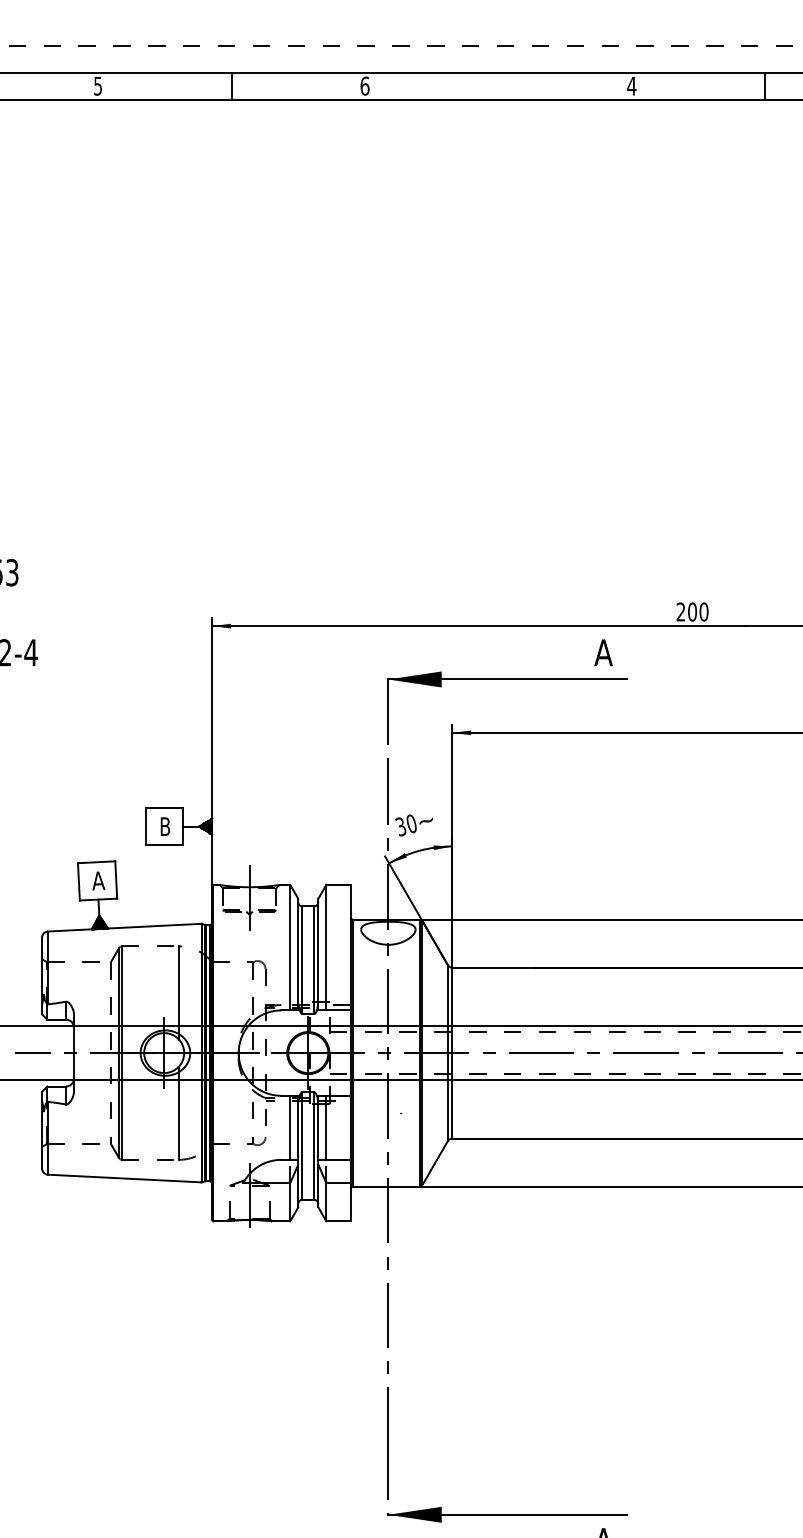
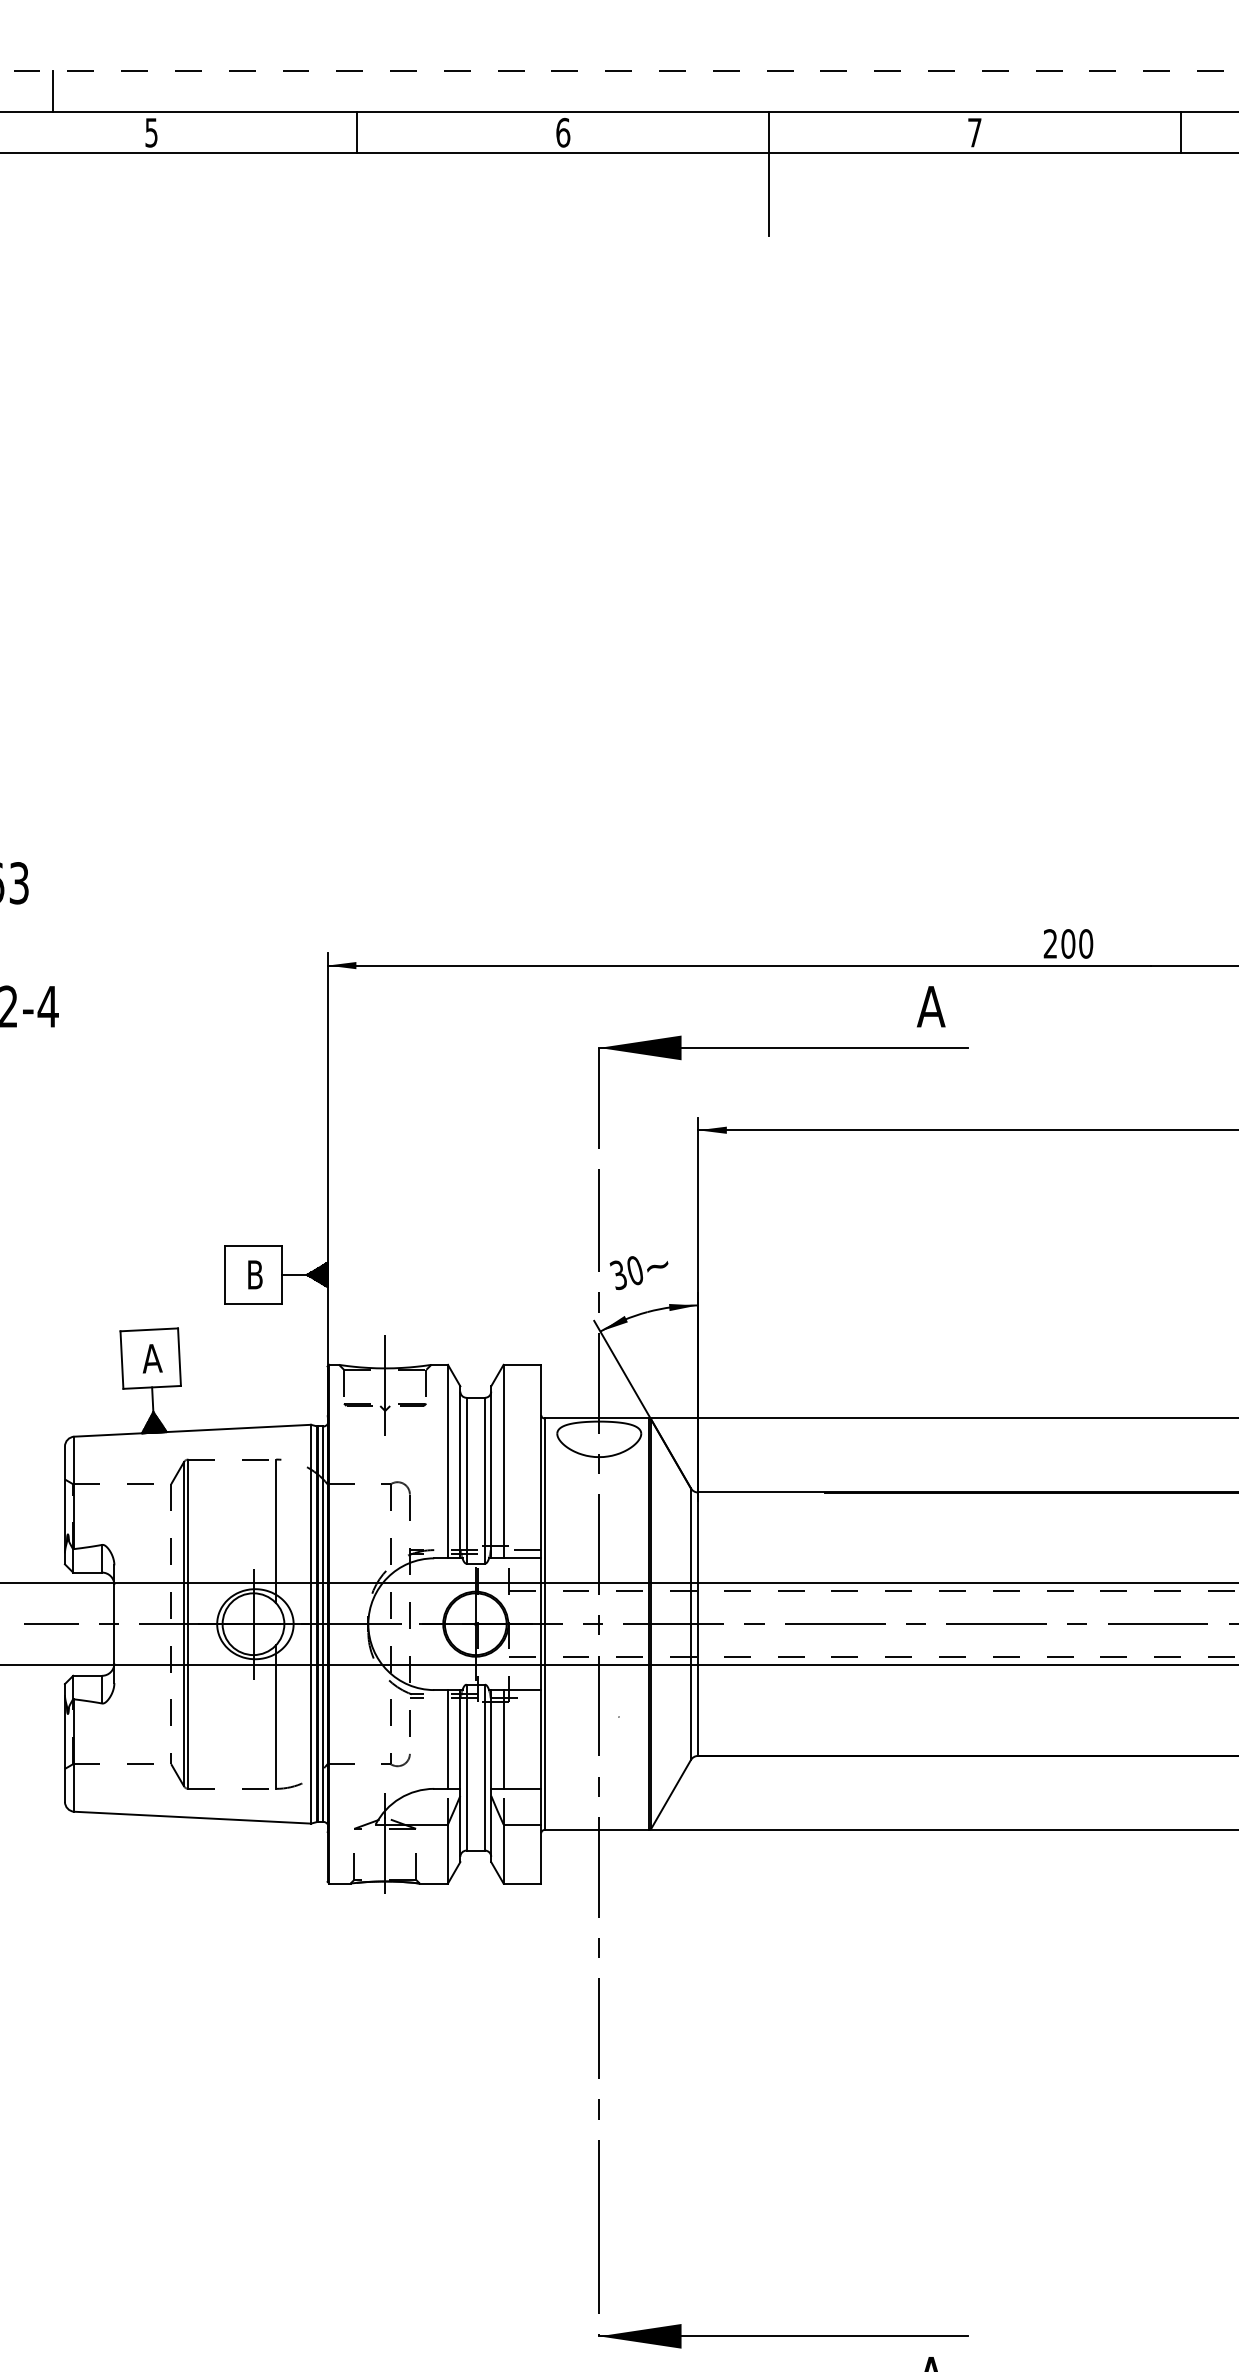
line: (34, 59) -> (53, 91), added
text: (631, 85) -> (974, 131), 4 -> 7
line: (498, 112) -> (769, 173), added

